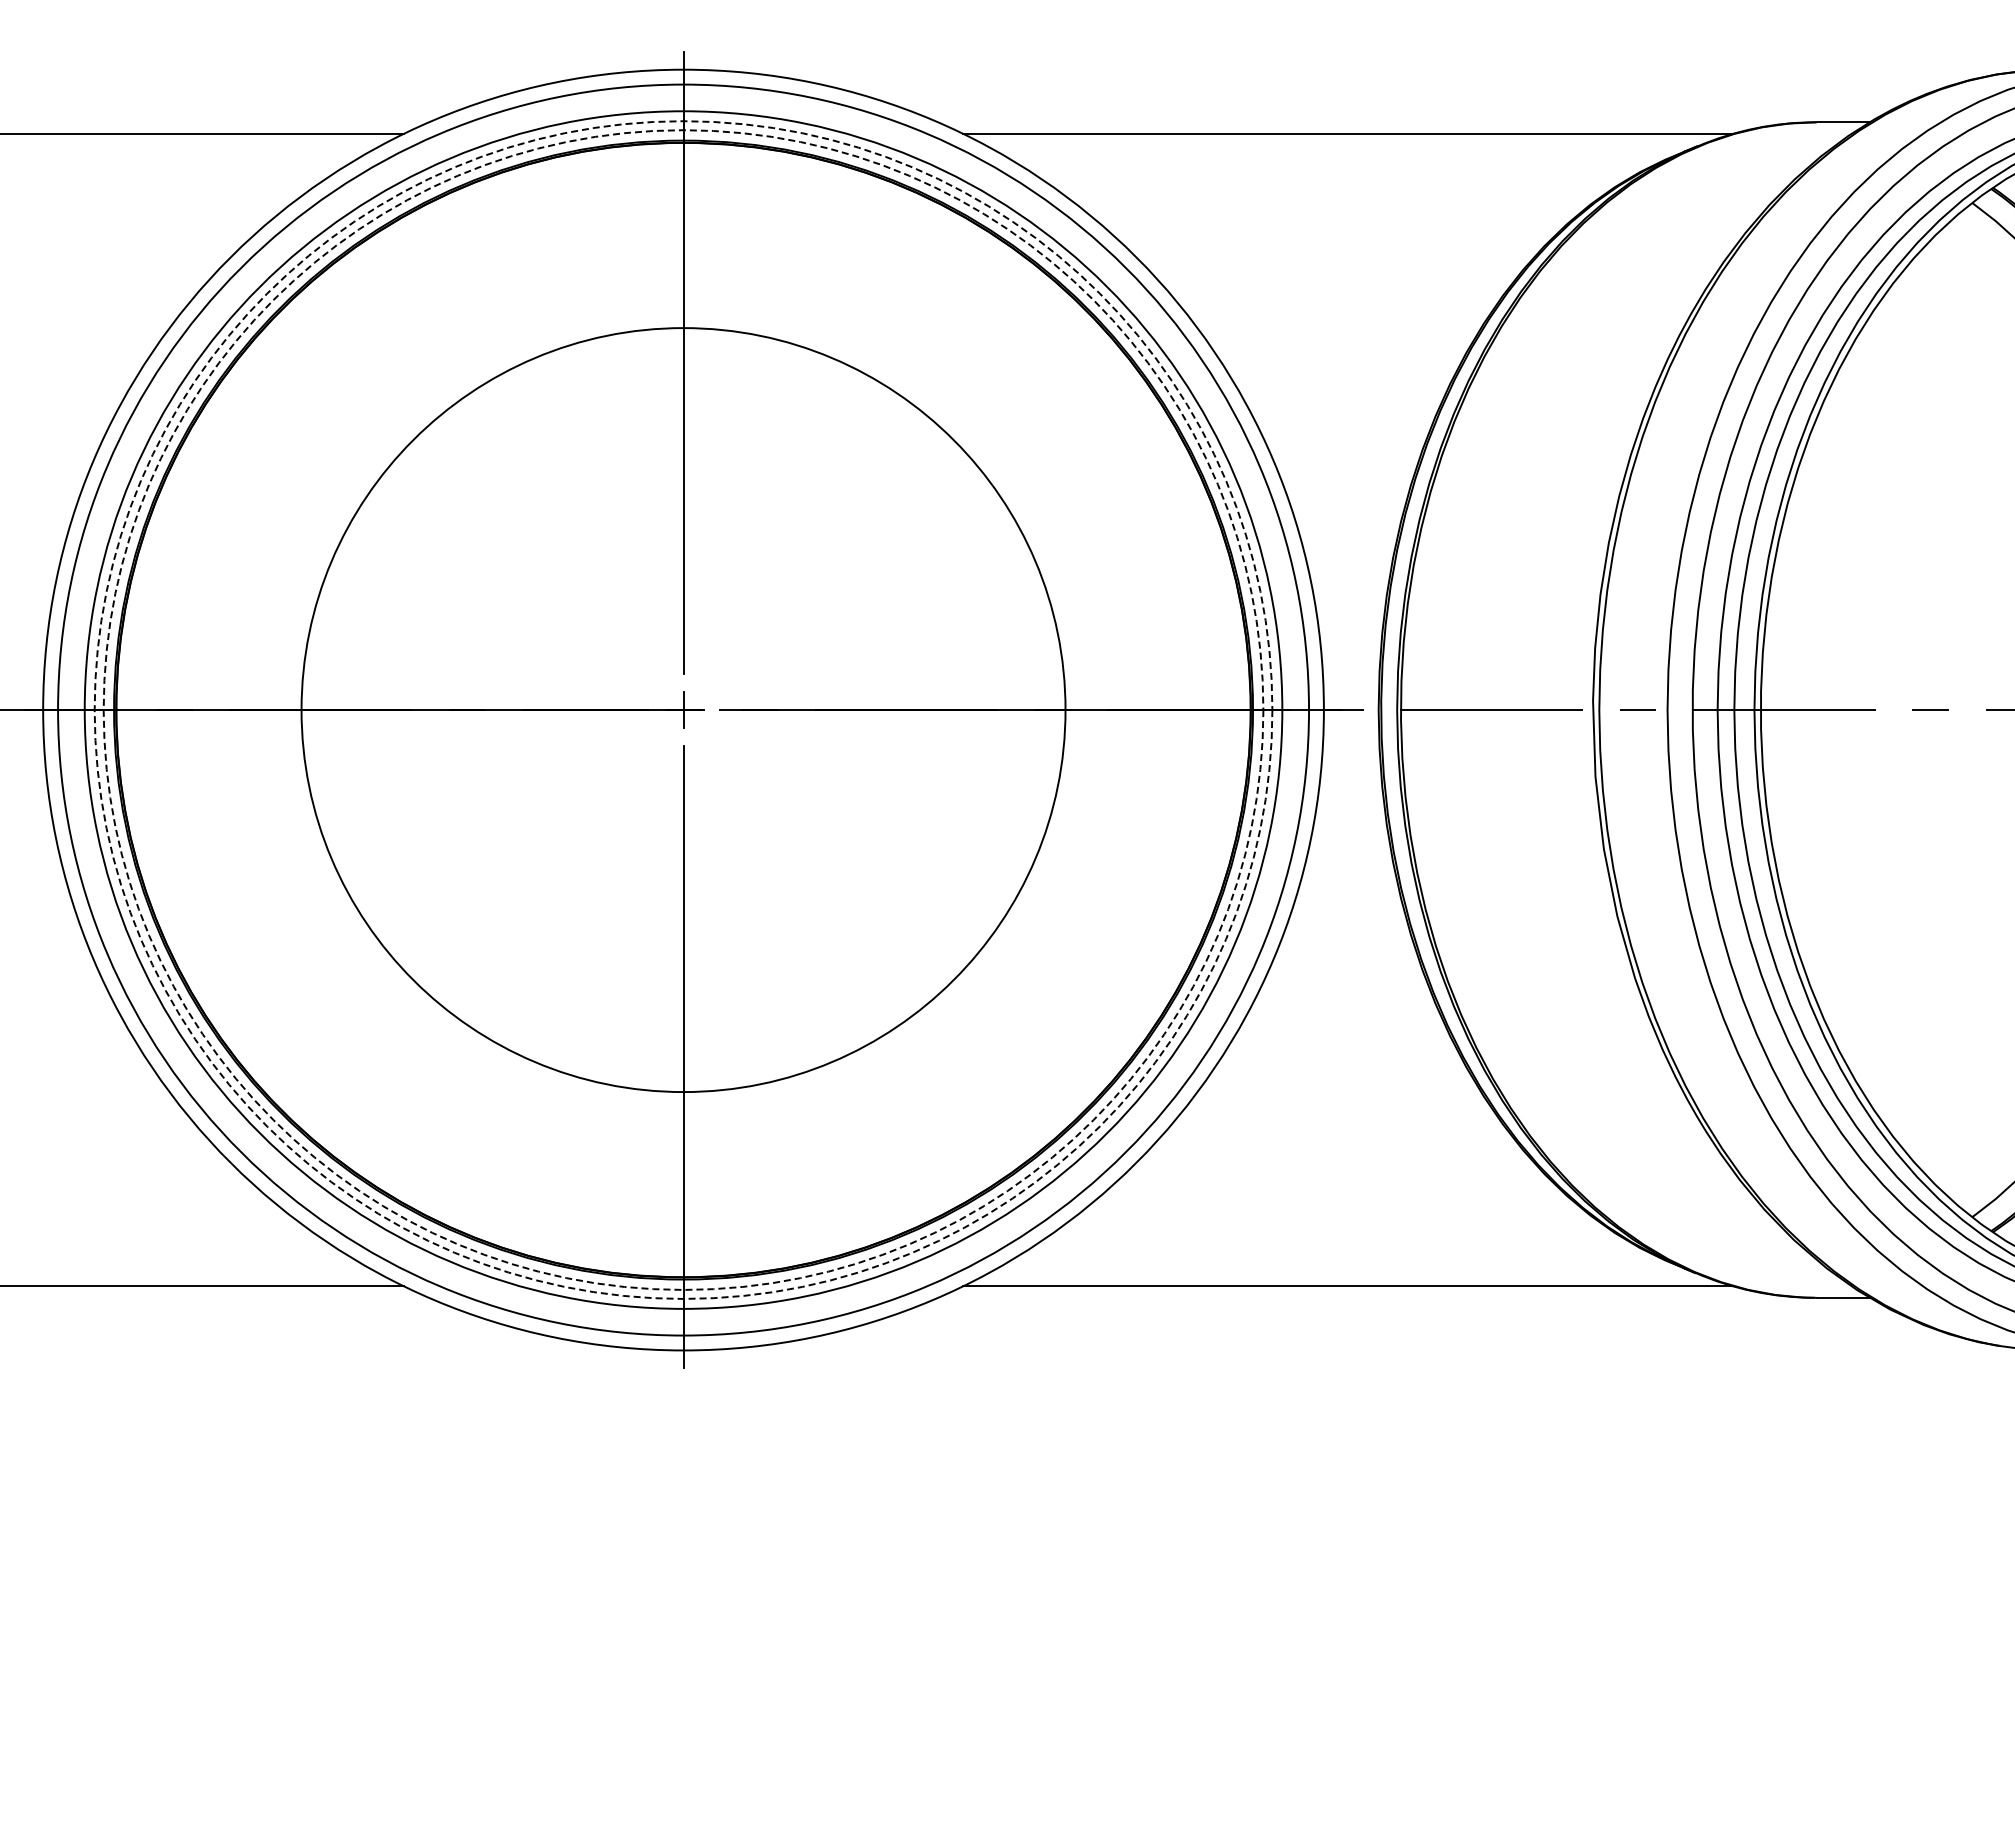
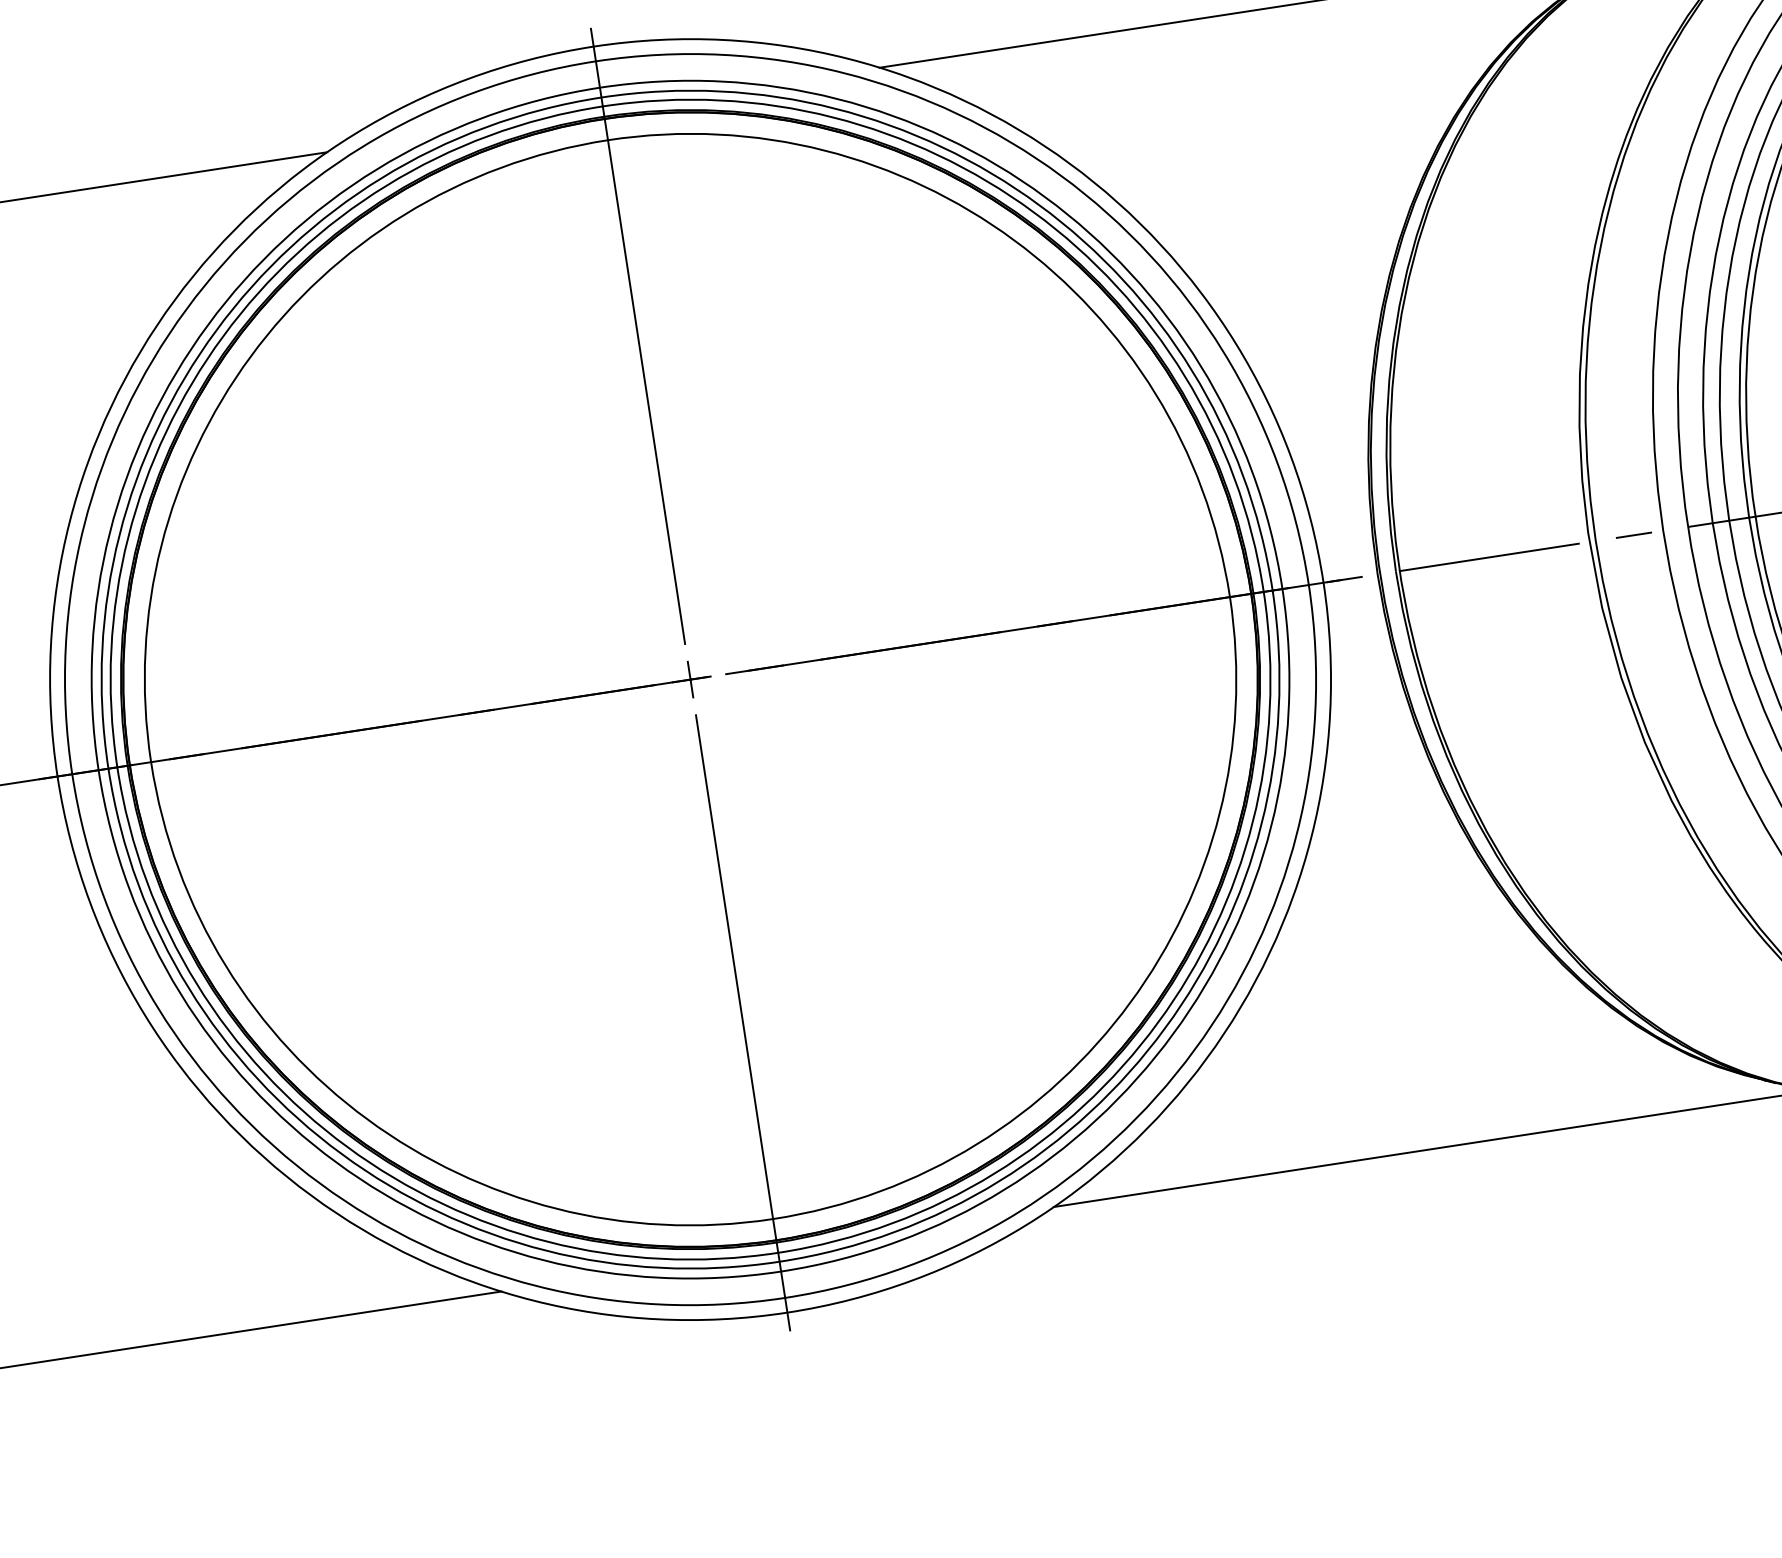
circle: (683, 709) -> (690, 679), dashed -> solid
circle: (683, 709) -> (690, 679), dashed -> solid
circle: (683, 709) -> (690, 679), size x1.43

